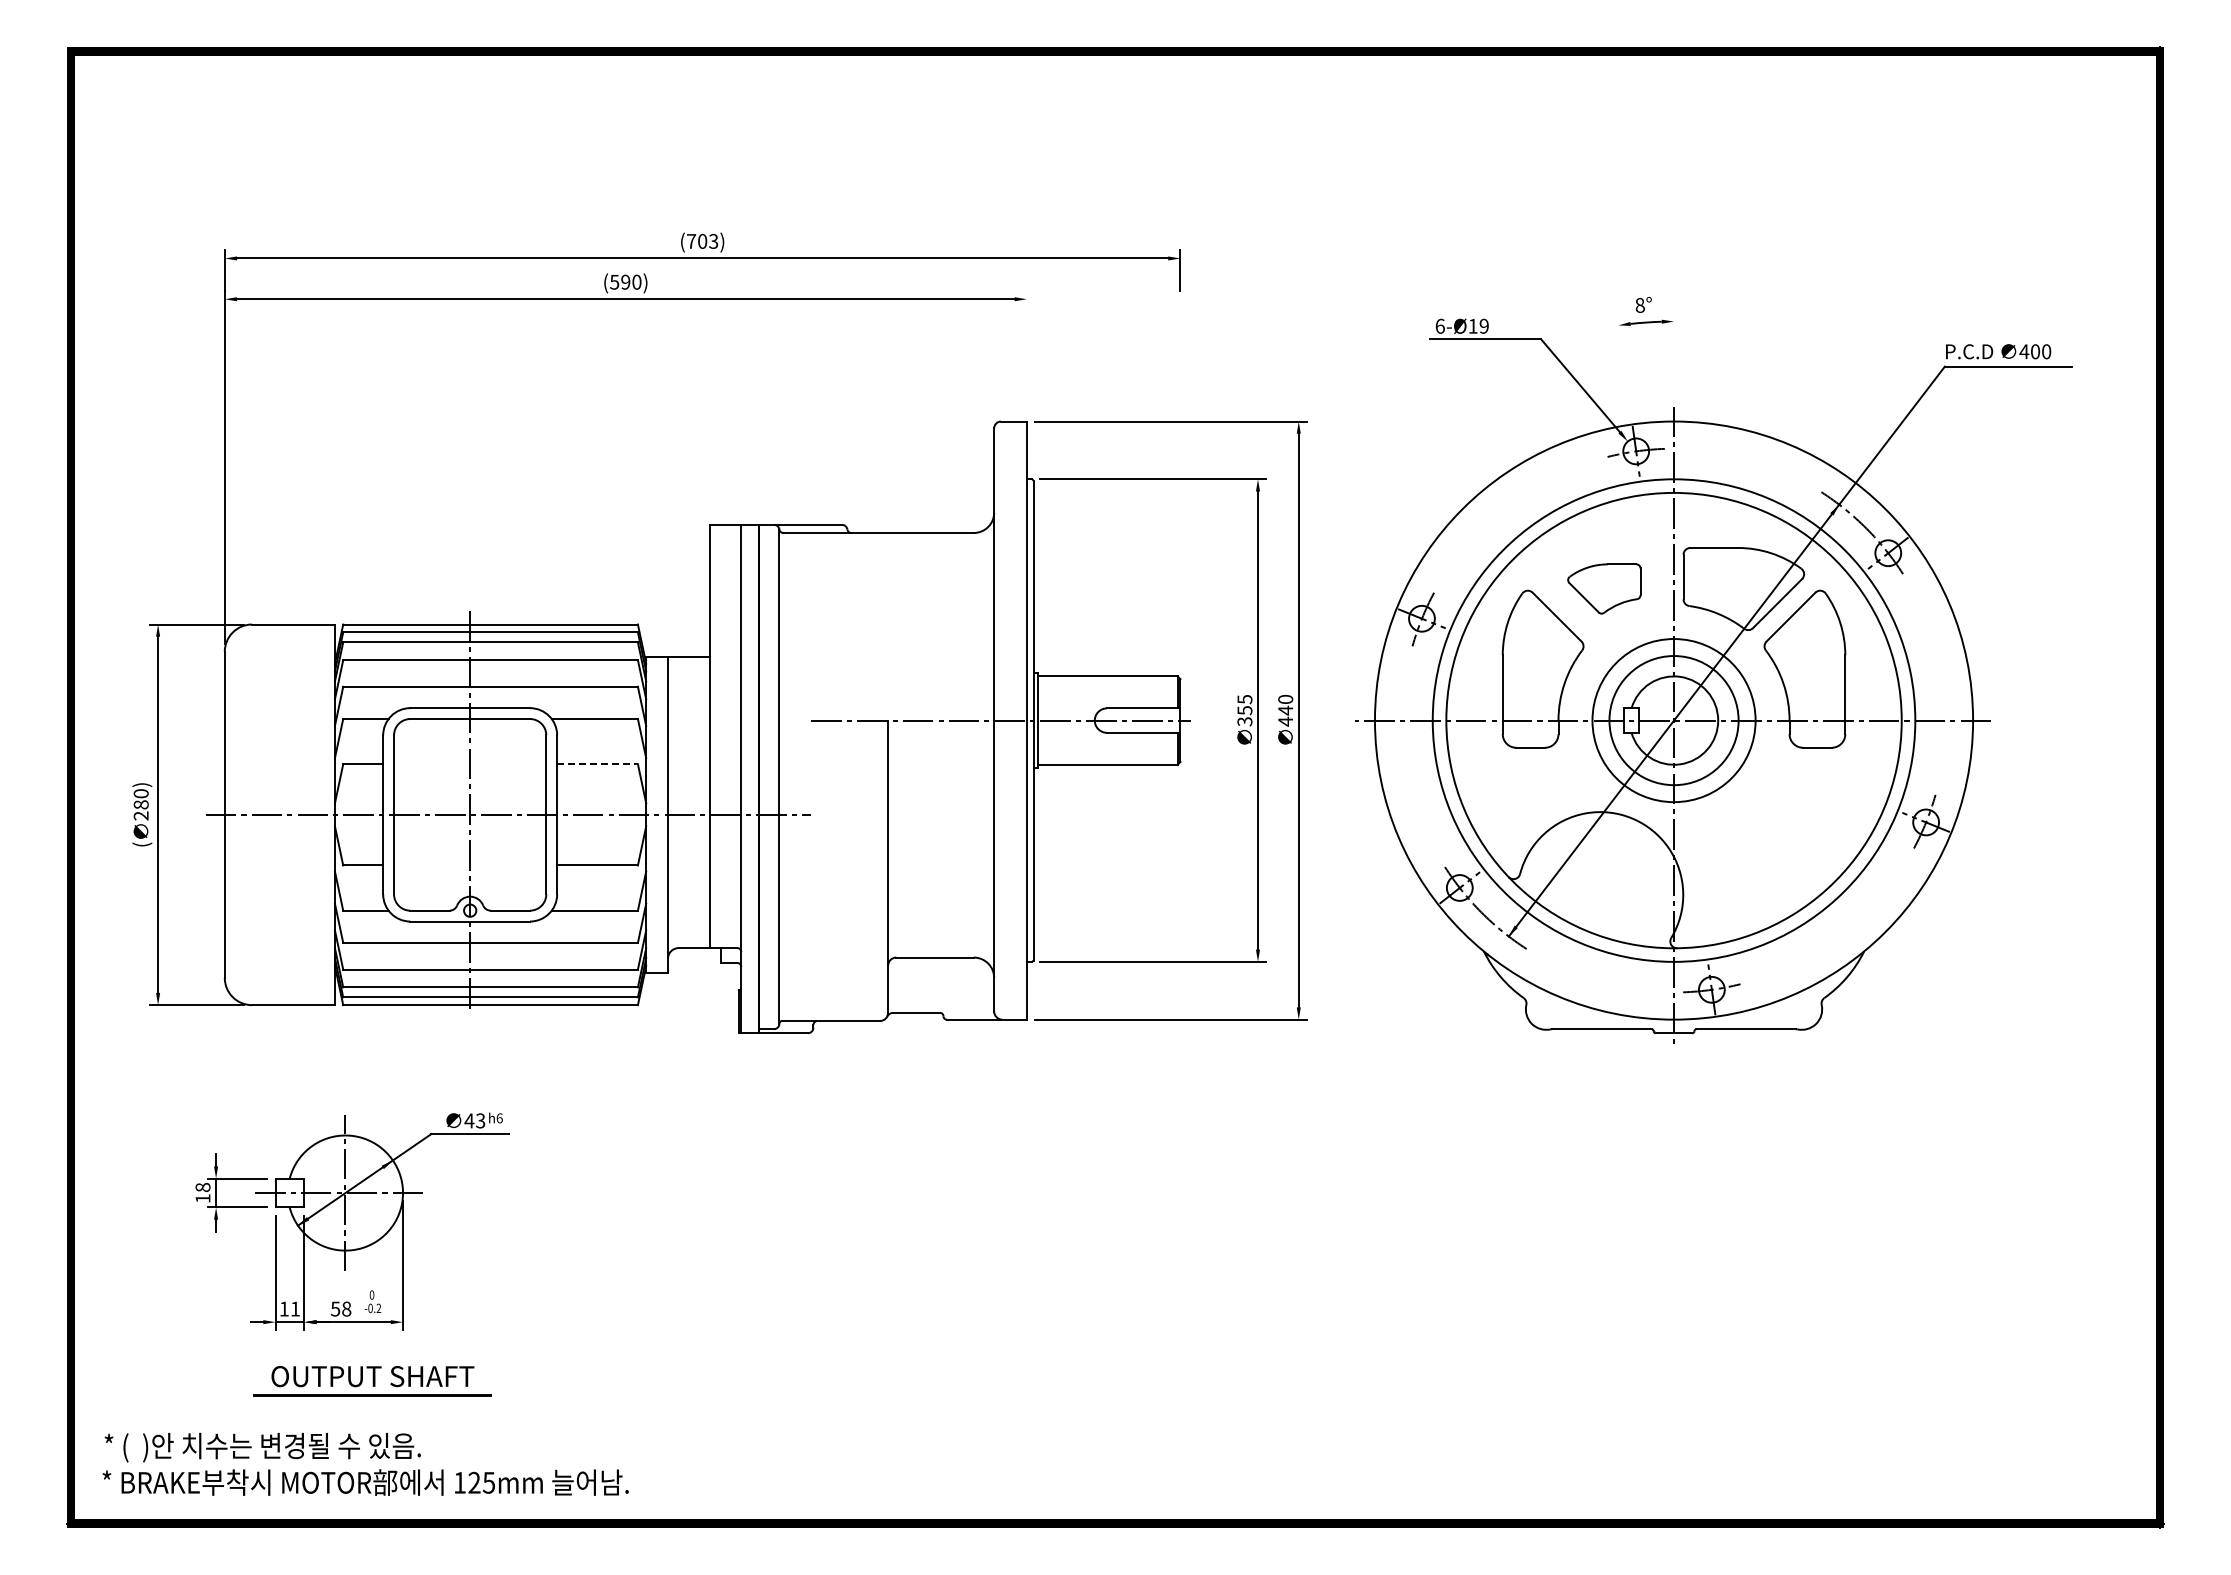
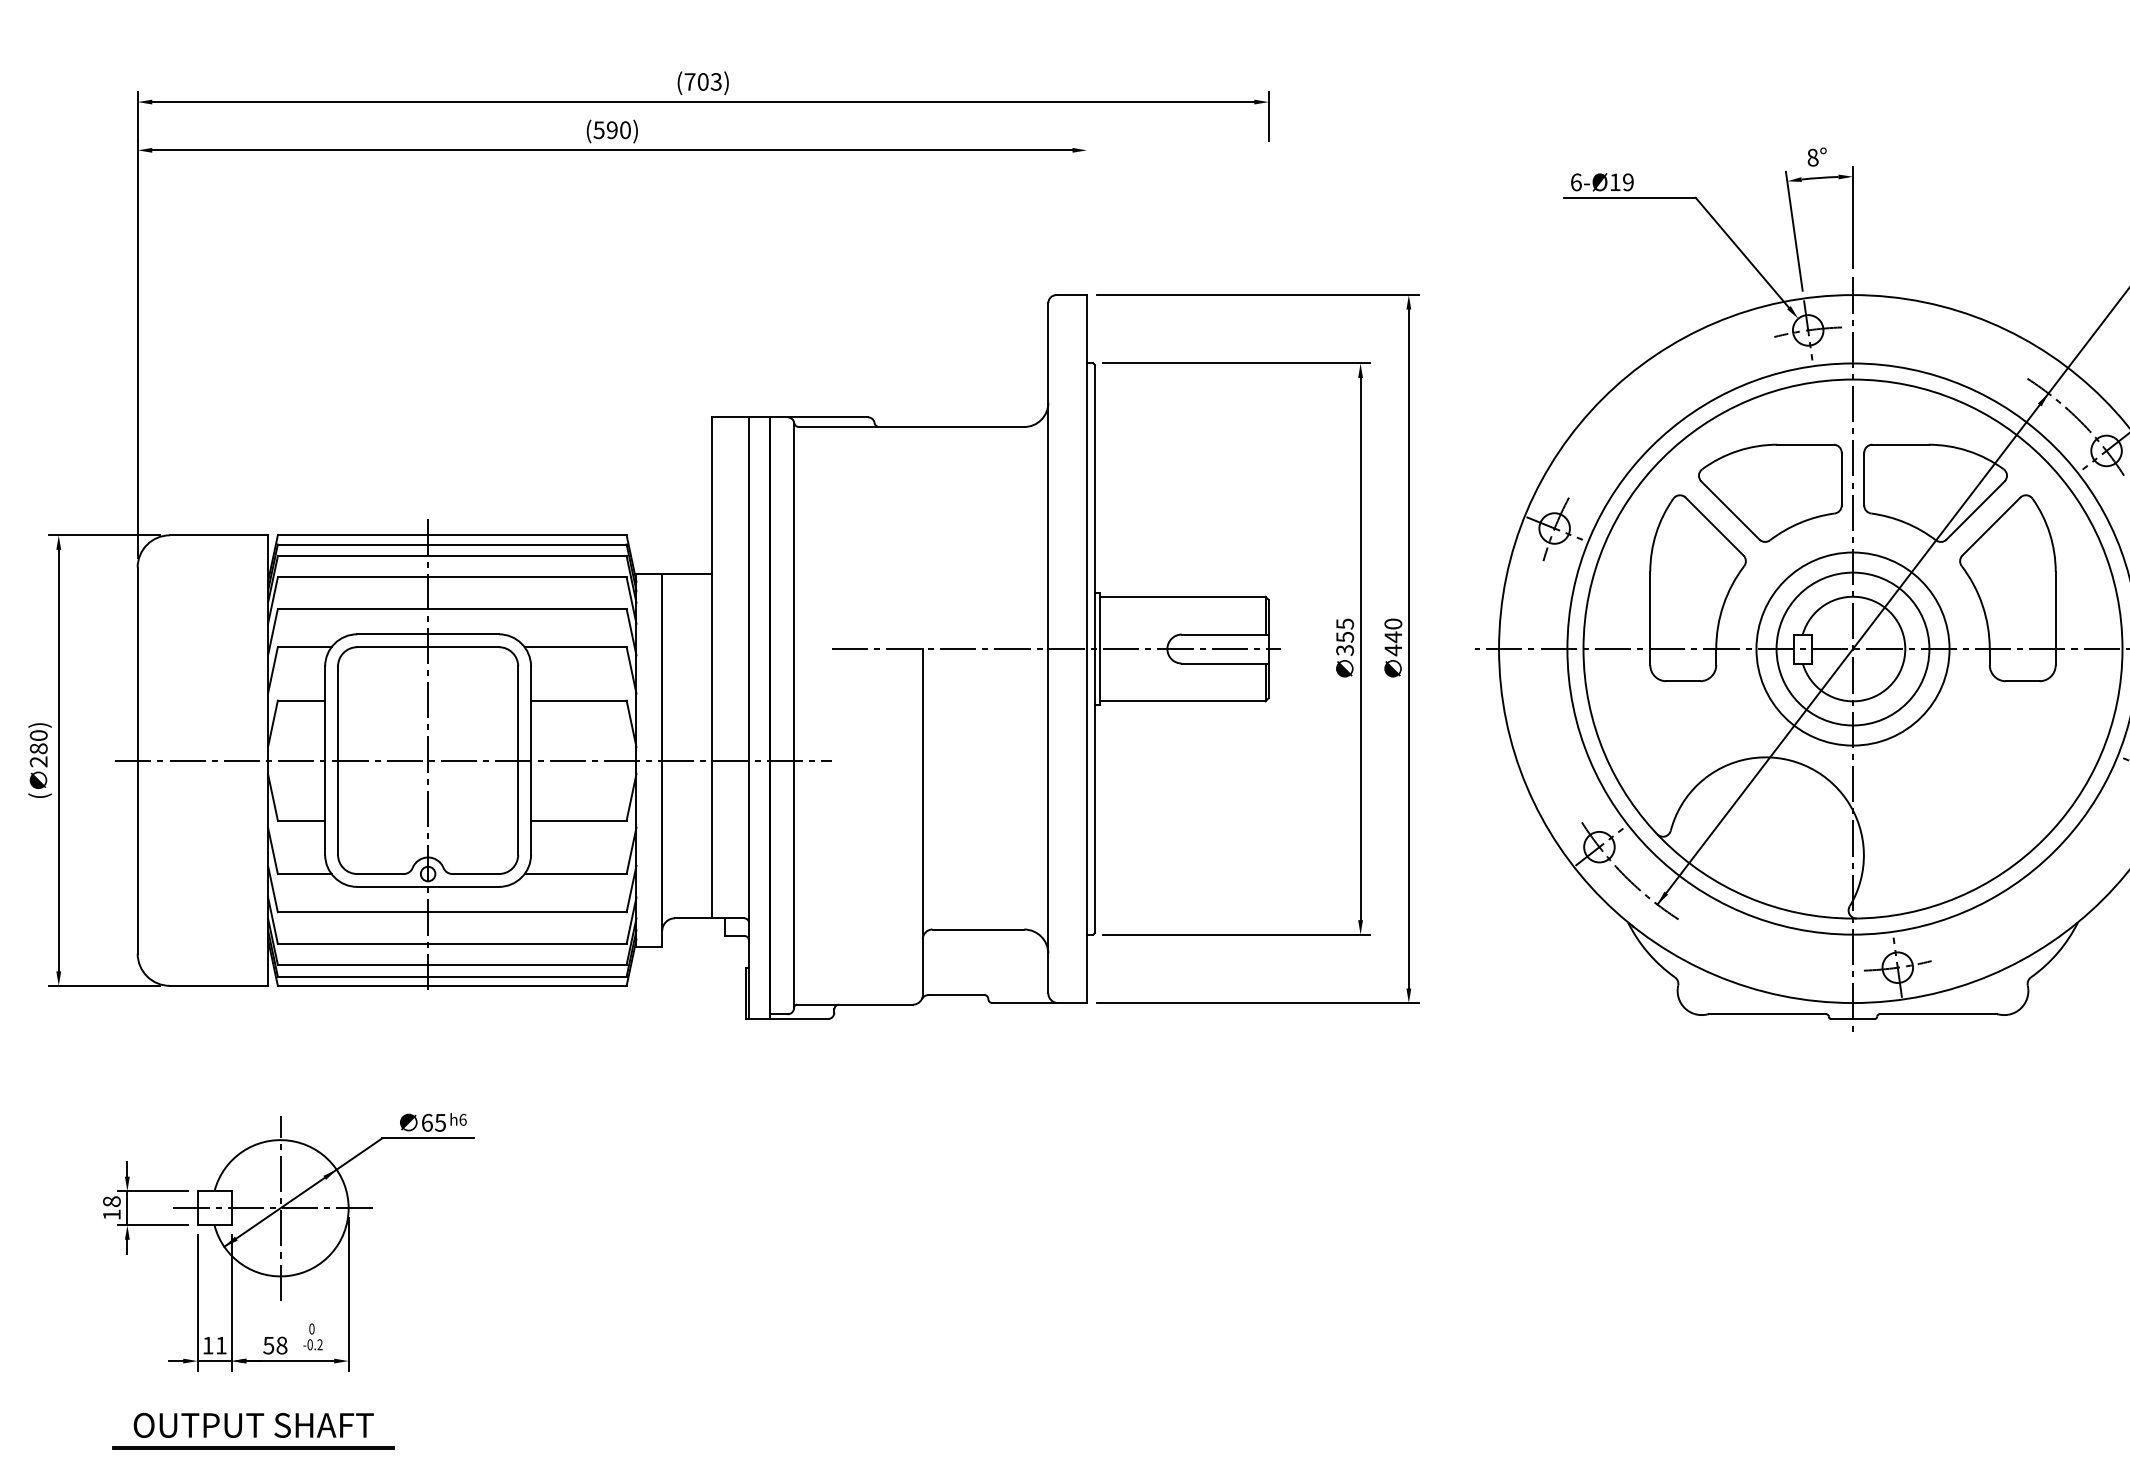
line: (1674, 355) -> (1853, 216), added
line: (1624, 367) -> (1794, 231), added
part: (1604, 588) -> (1770, 492), size x1.67
line: (598, 764) -> (579, 701), dashed -> solid
text: (474, 1120) -> (433, 1122), 43 -> 65
part: (372, 1381) -> (253, 1431), moved

